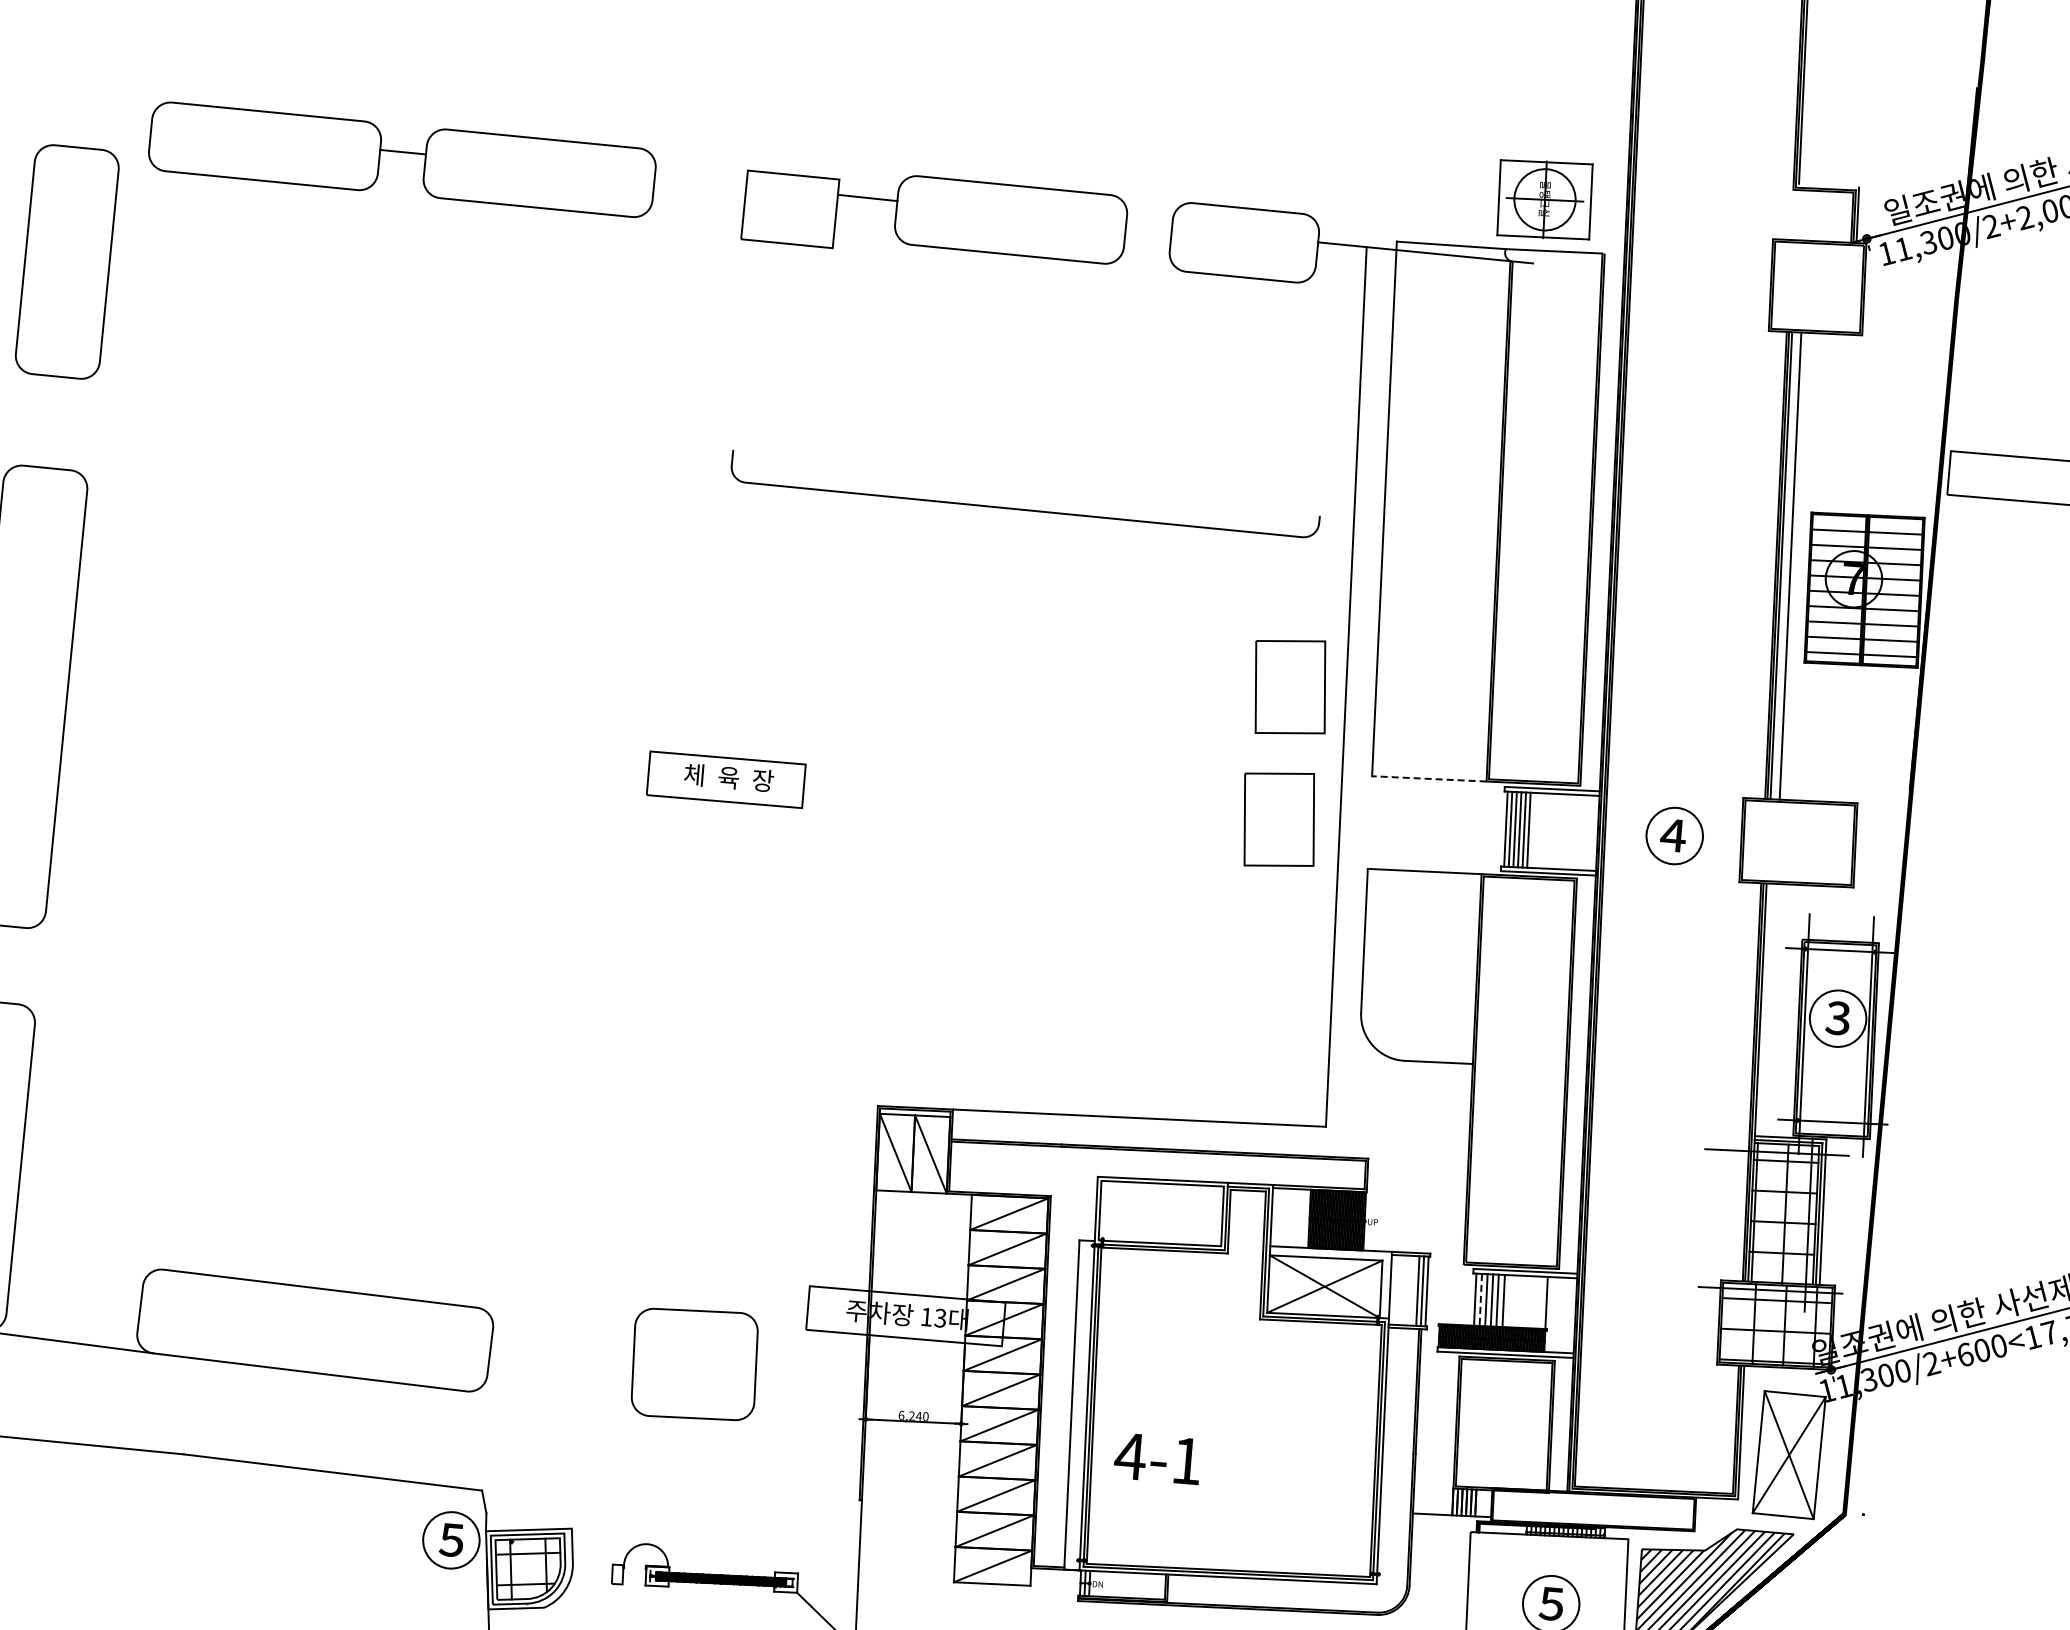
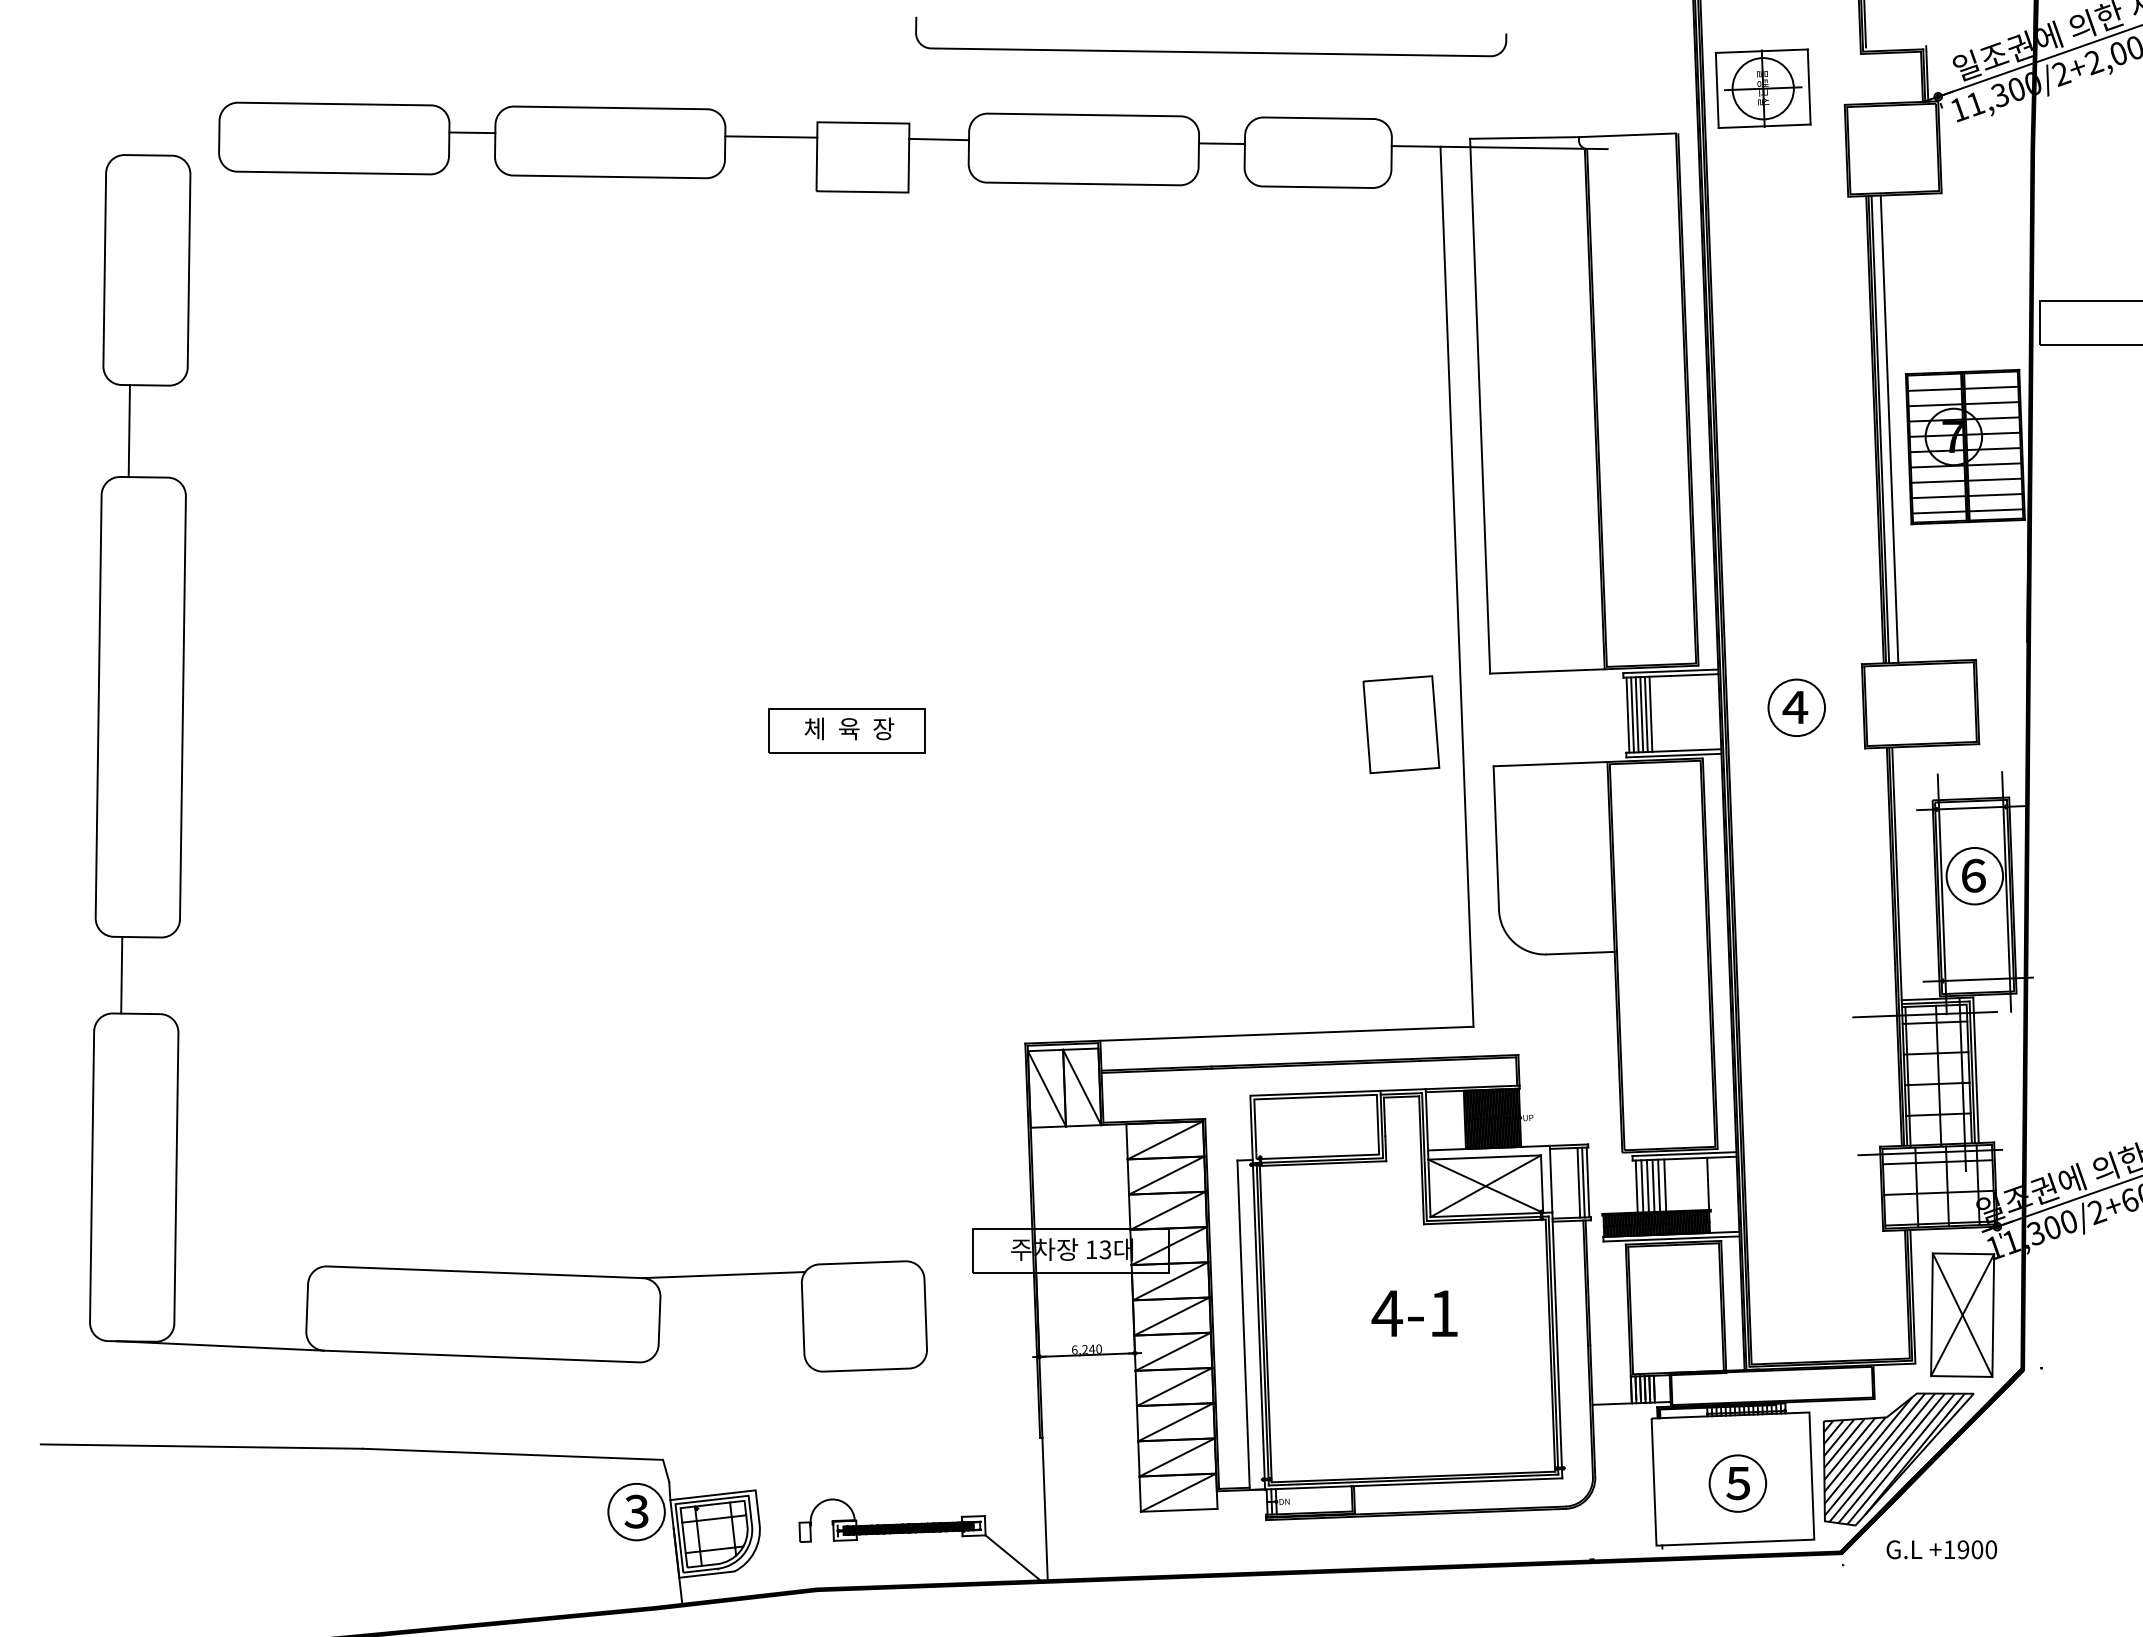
line: (700, 180) -> (771, 136), added
part: (1544, 199) -> (1762, 88), moved
line: (1148, 225) -> (1221, 143), added
line: (35, 421) -> (128, 431), added
curve: (1024, 509) -> (1211, 51), moved
part: (1290, 687) -> (1401, 591), removed
line: (1428, 778) -> (1546, 671), dashed -> solid
text: (1837, 1017) -> (1974, 875), ③ -> ⑥
line: (1480, 1300) -> (1642, 1186), dashed -> solid
line: (557, 1311) -> (723, 1275), added
text: (1157, 1458) -> (1414, 1313), moved
text: (451, 1538) -> (636, 1510), ⑤ -> ③

